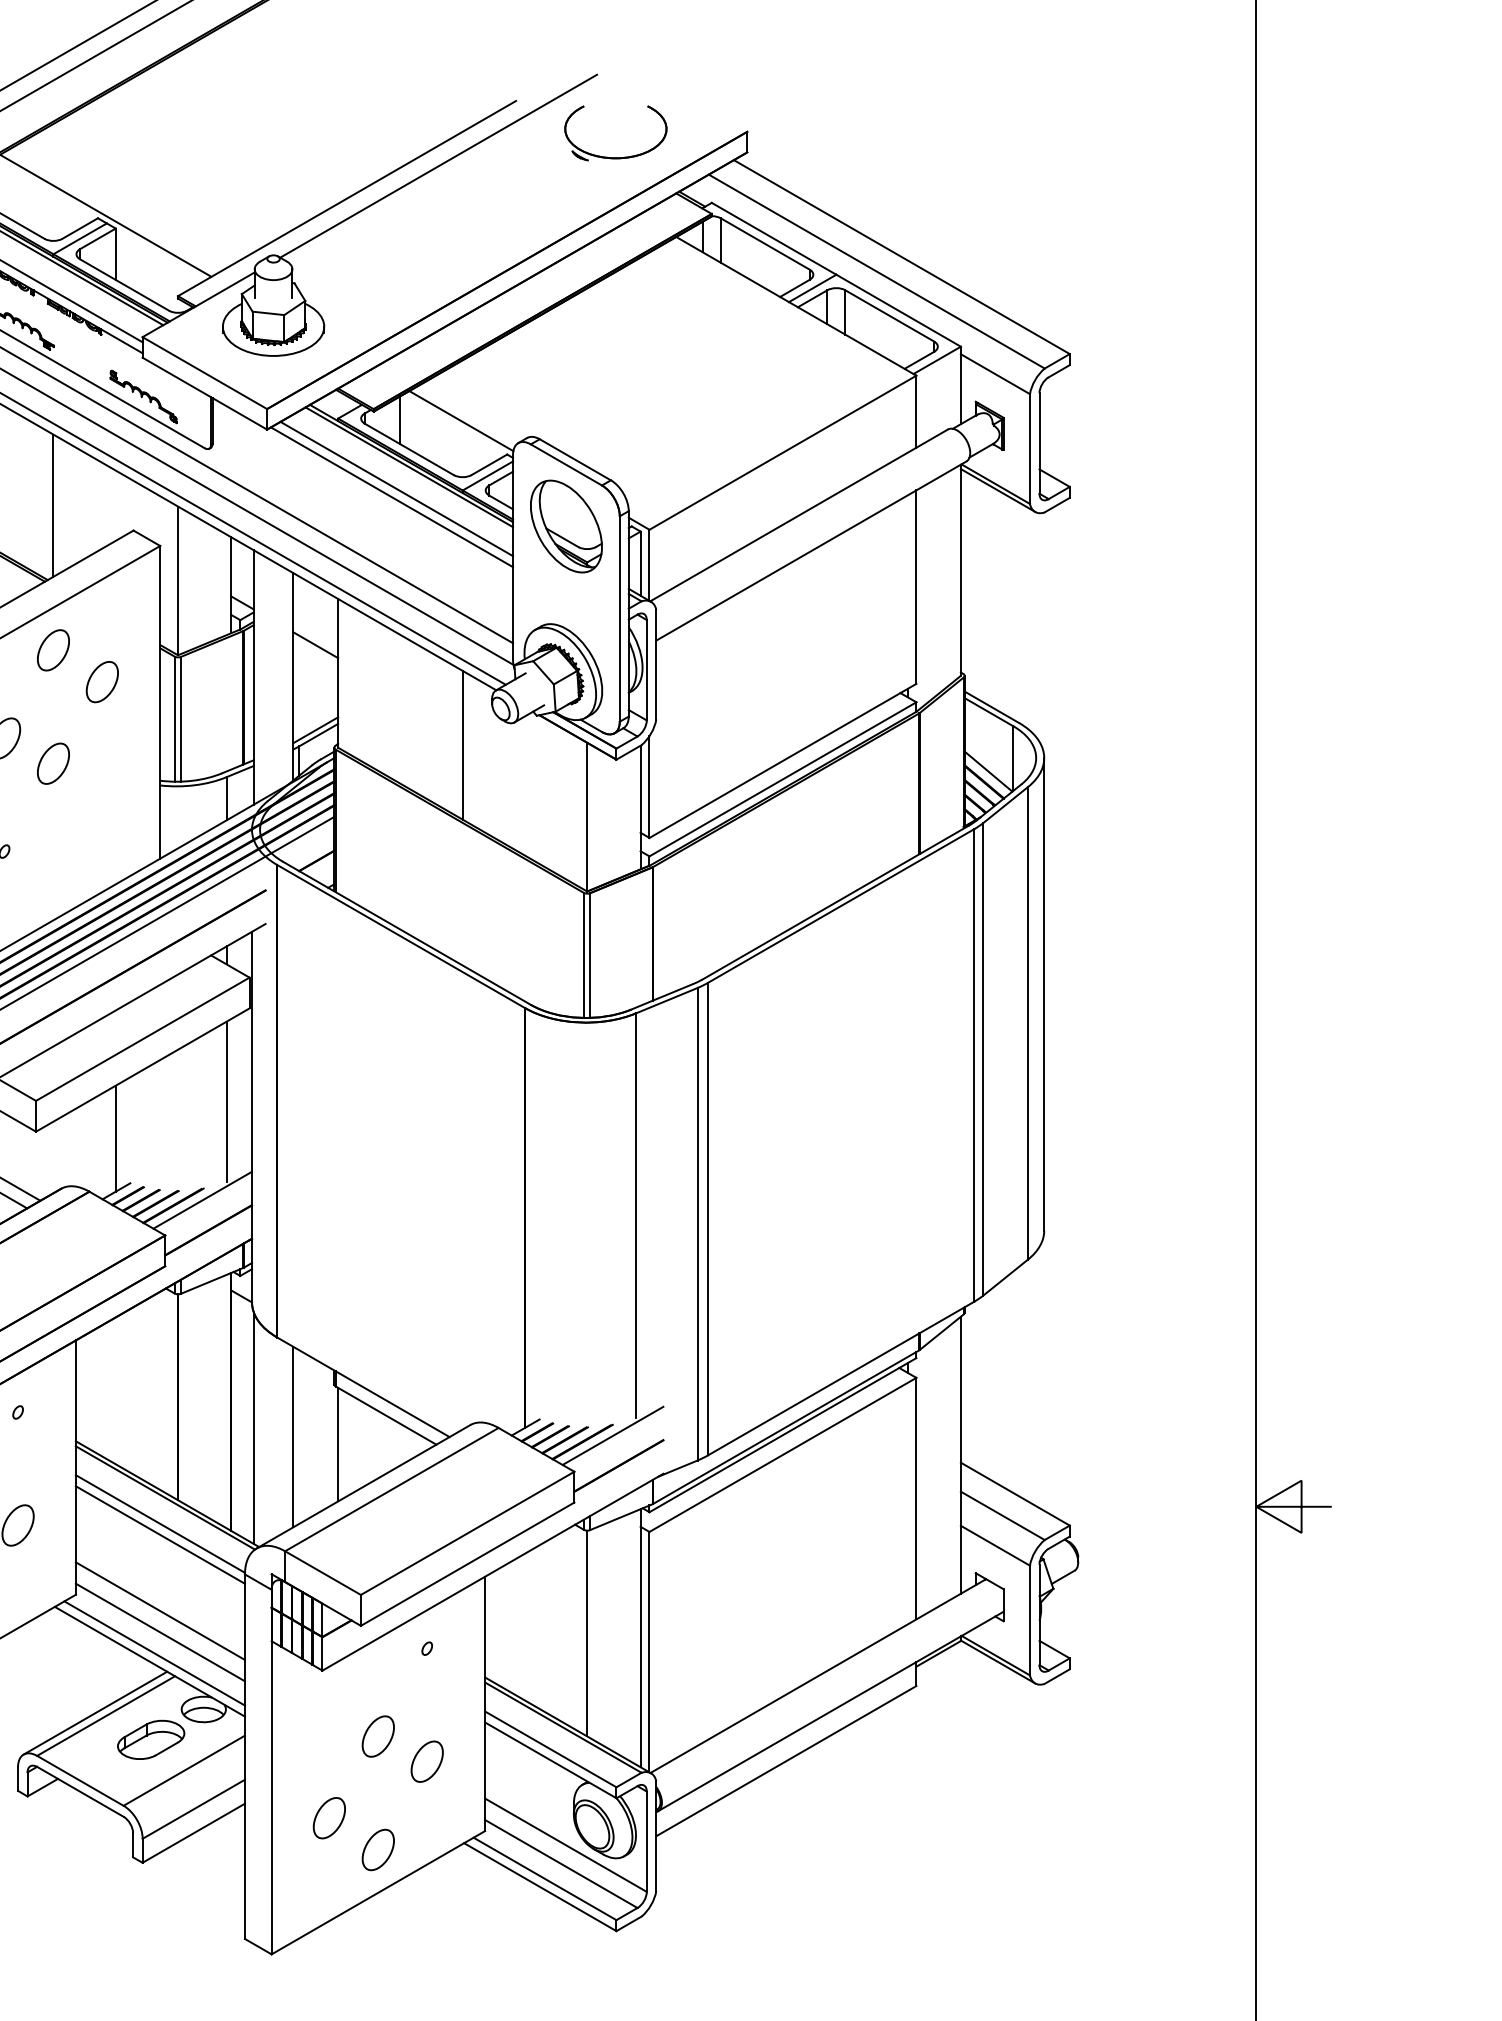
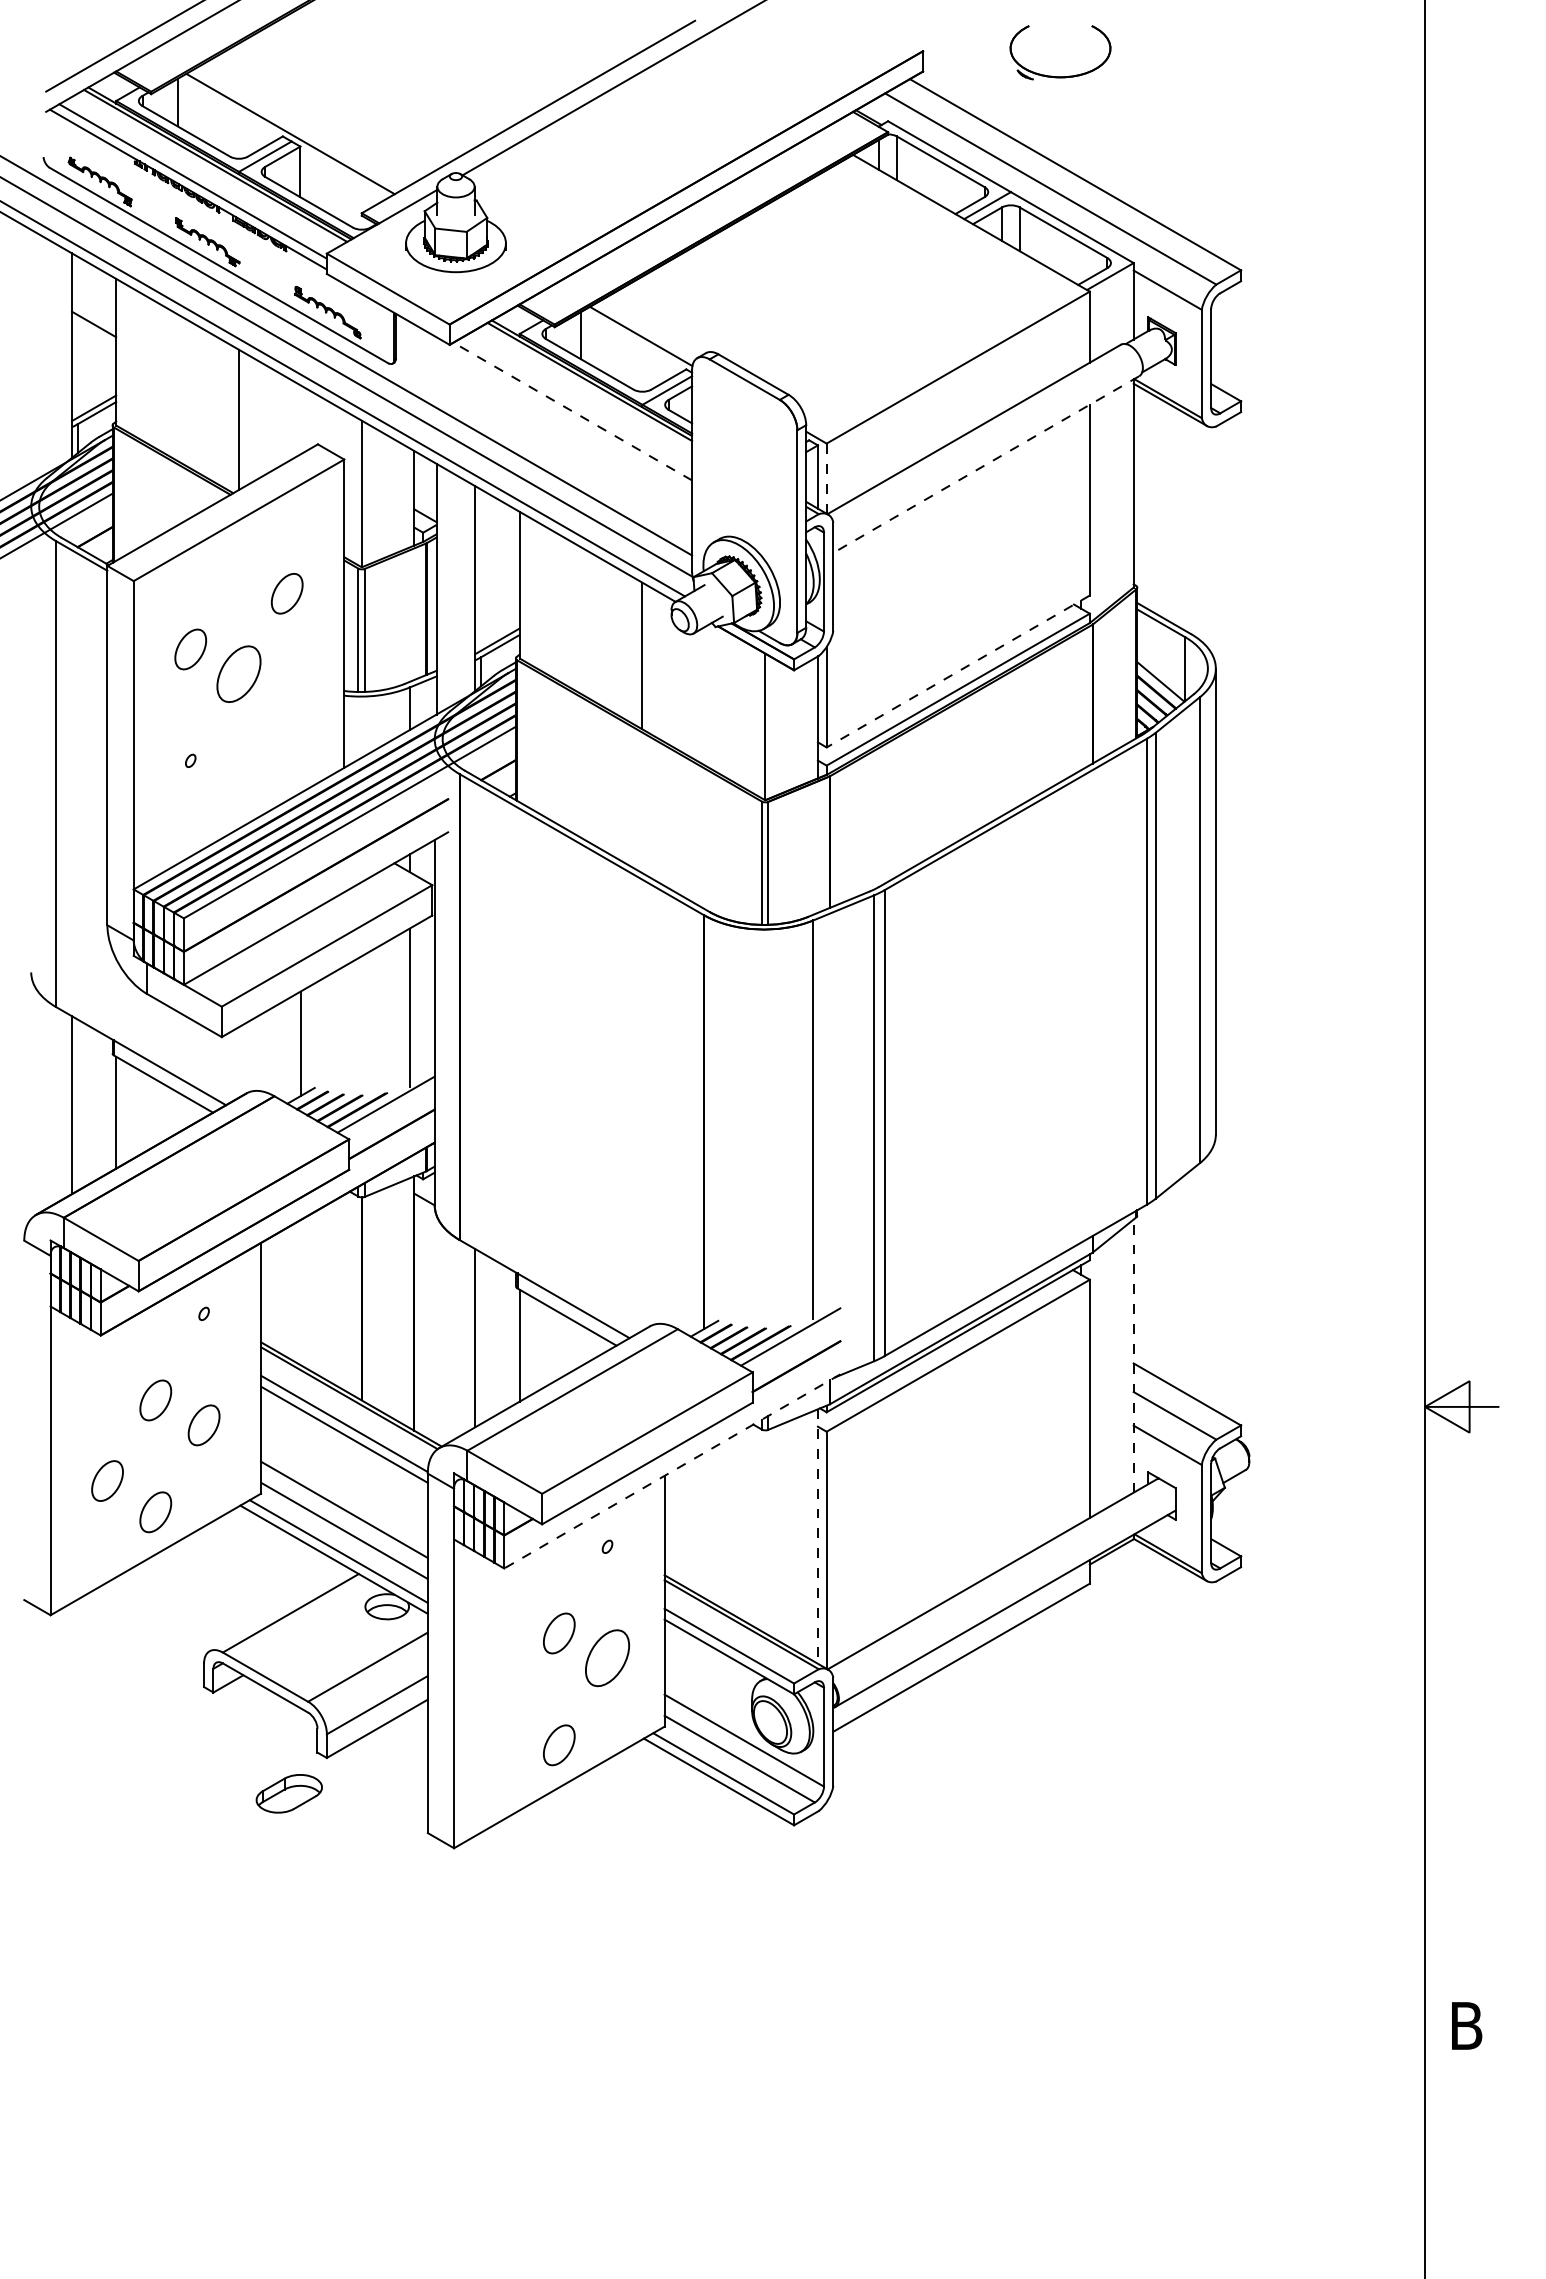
part: (615, 157) -> (1060, 76), moved
line: (396, 489) -> (577, 403), removed
line: (391, 497) -> (572, 411), solid -> dashed
part: (566, 526) -> (744, 440), removed
line: (810, 550) -> (985, 464), solid -> dashed
line: (649, 565) -> (826, 478), solid -> dashed
line: (315, 645) -> (497, 557), removed
part: (52, 650) -> (238, 562), removed
line: (783, 760) -> (958, 671), solid -> dashed
part: (52, 763) -> (238, 674), size x1.4
line: (253, 1428) -> (436, 1329), removed
line: (960, 1455) -> (1133, 1356), solid -> dashed
line: (492, 1572) -> (671, 1471), solid -> dashed
line: (587, 1633) -> (765, 1531), removed
line: (640, 1639) -> (817, 1537), solid -> dashed
line: (95, 1713) -> (280, 1610), removed
part: (150, 1739) -> (288, 1793), moved
part: (427, 1761) -> (607, 1658), size x1.4
part: (328, 1817) -> (510, 1713), removed

